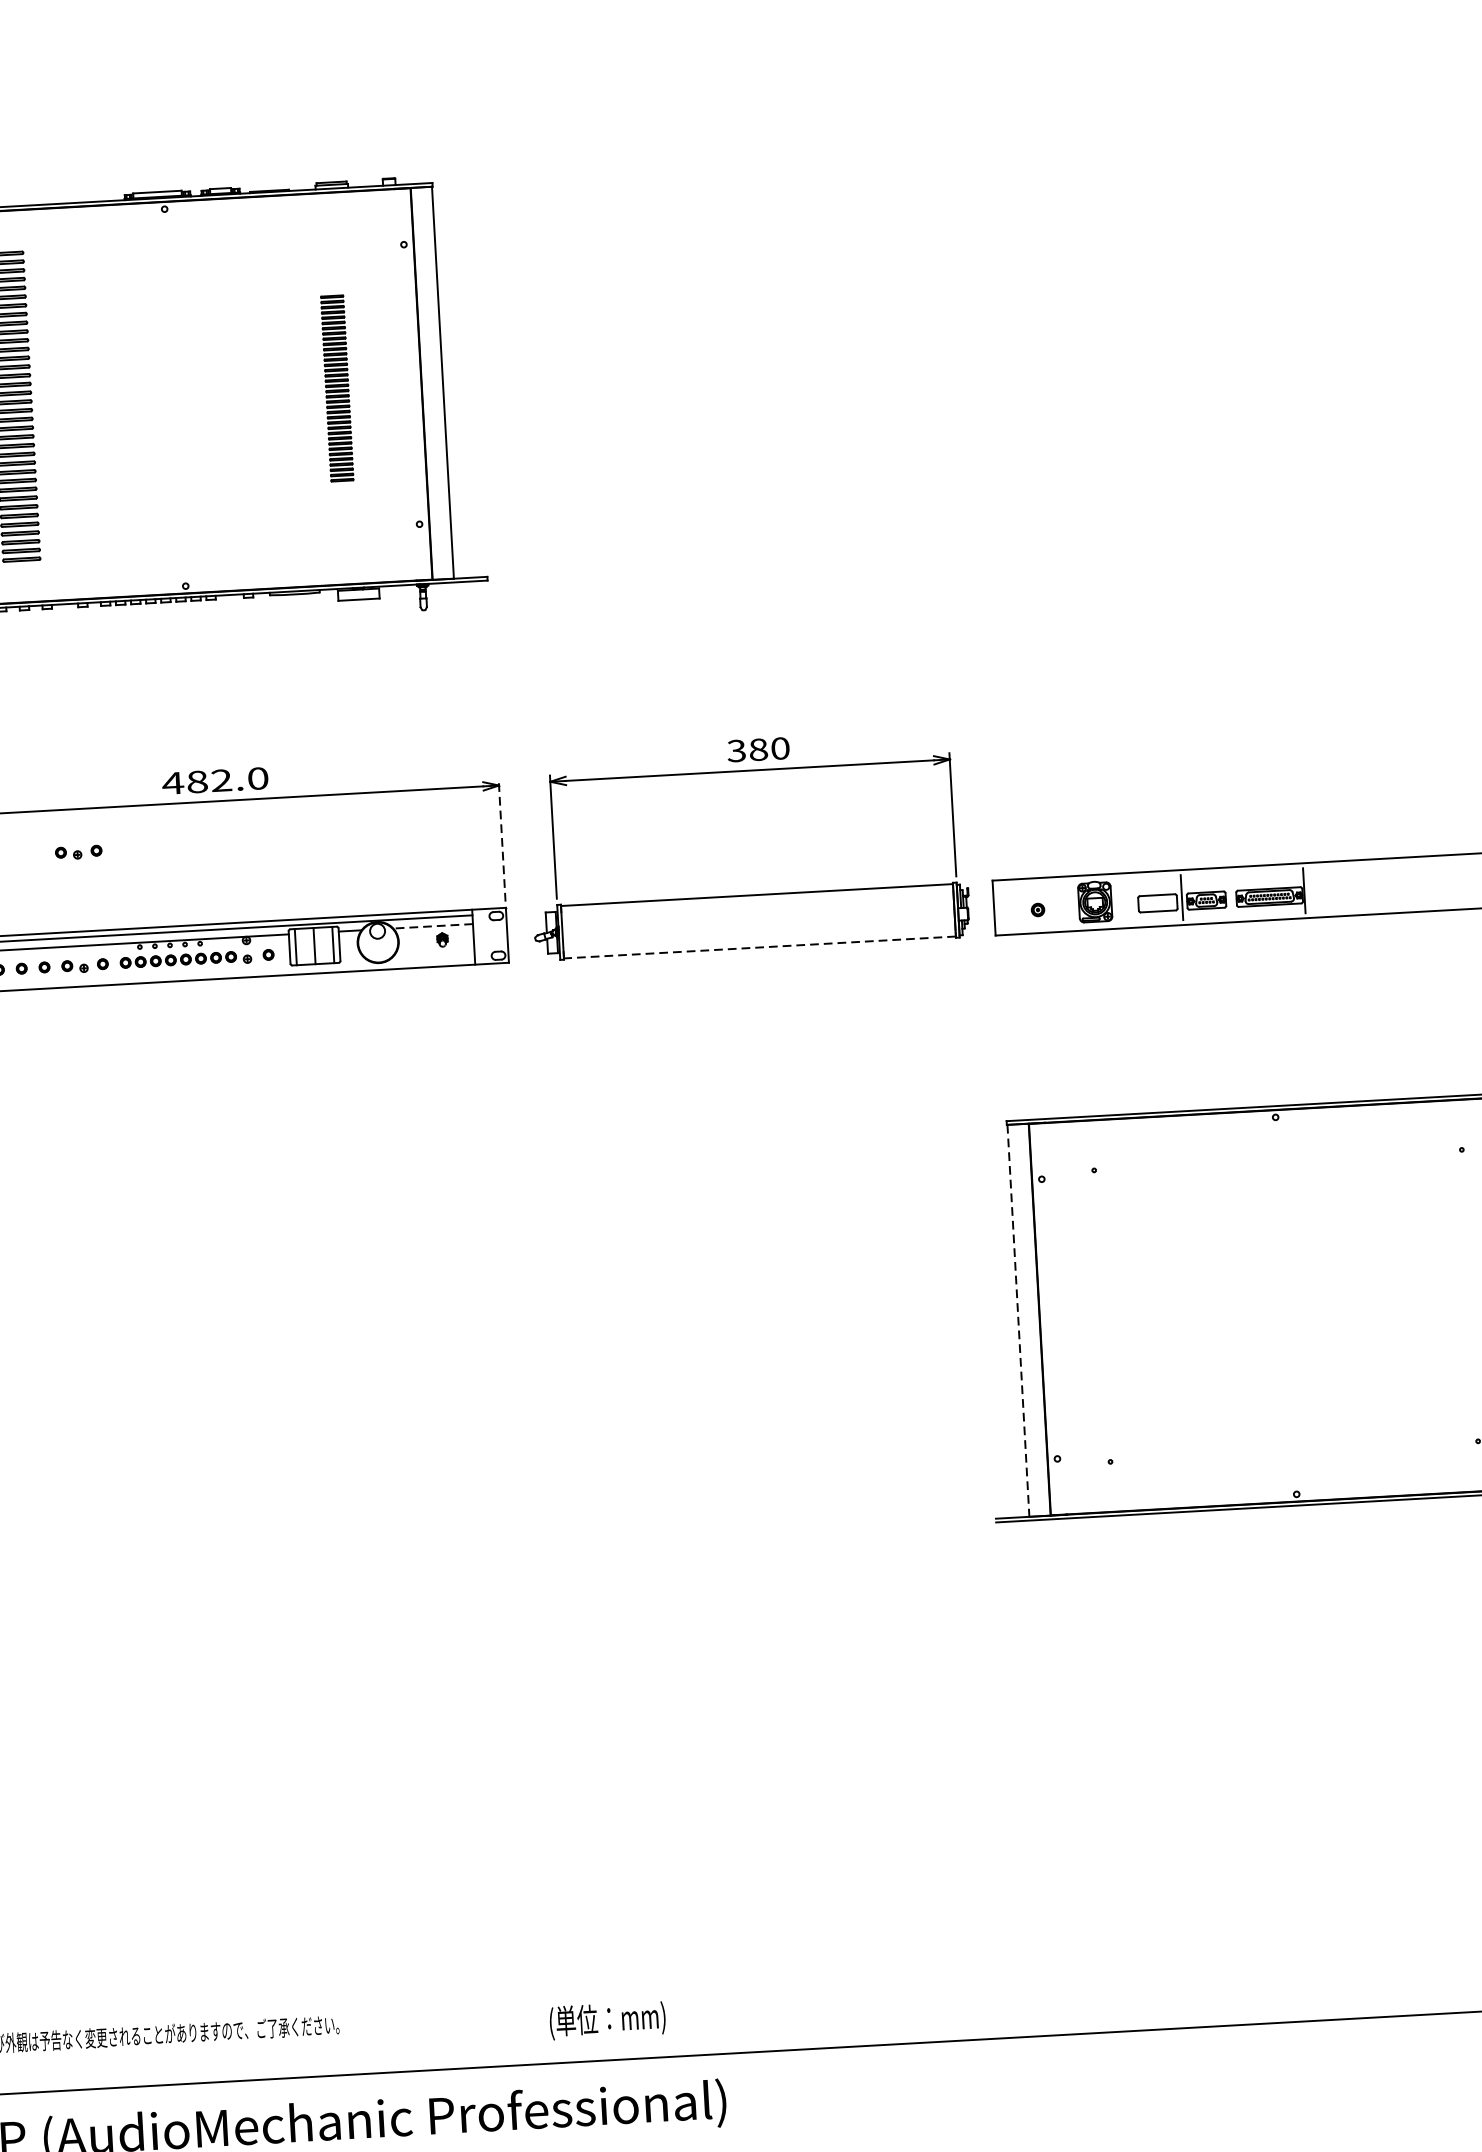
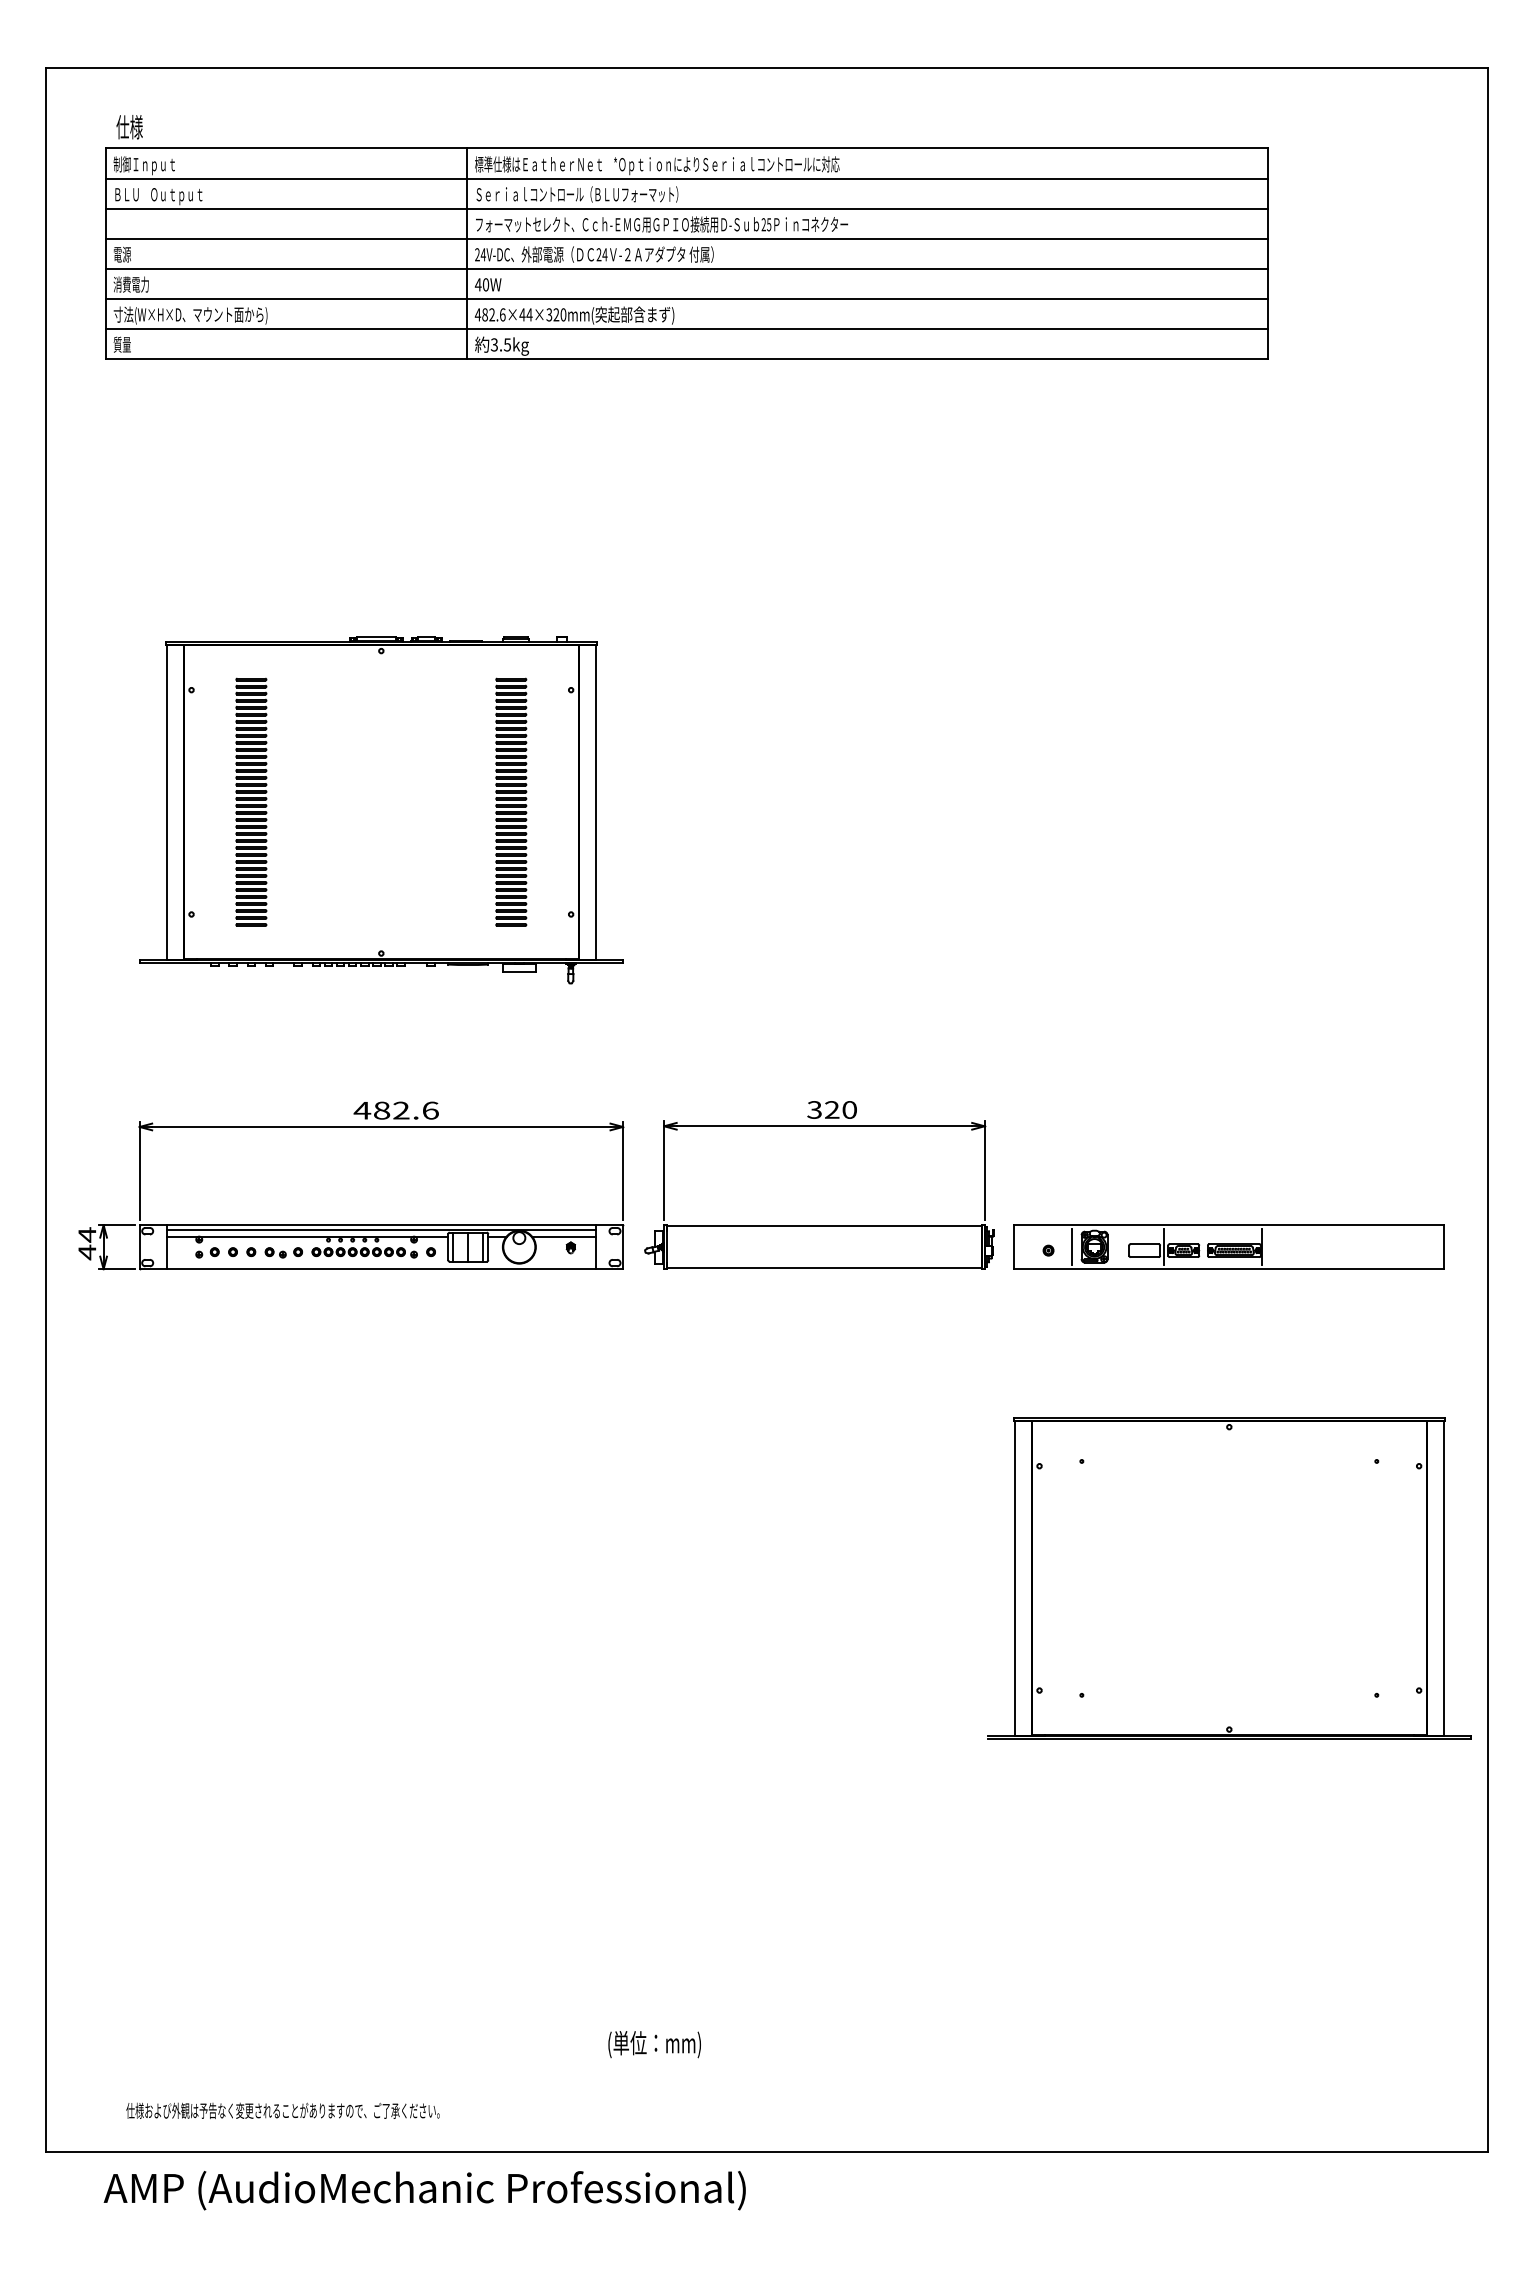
part: (337, 387) -> (511, 801), size x1.67
text: (758, 749) -> (832, 1109), 380 -> 320
text: (257, 778) -> (430, 1110), 482.0 -> 482.6
line: (502, 839) -> (623, 1170), dashed -> solid
part: (78, 852) -> (283, 1161), removed
line: (1066, 904) -> (1071, 1247), added
line: (433, 926) -> (564, 1236), dashed -> solid
line: (758, 947) -> (823, 1268), dashed -> solid
line: (1018, 1321) -> (1014, 1578), dashed -> solid
text: (607, 2020) -> (654, 2044), moved

